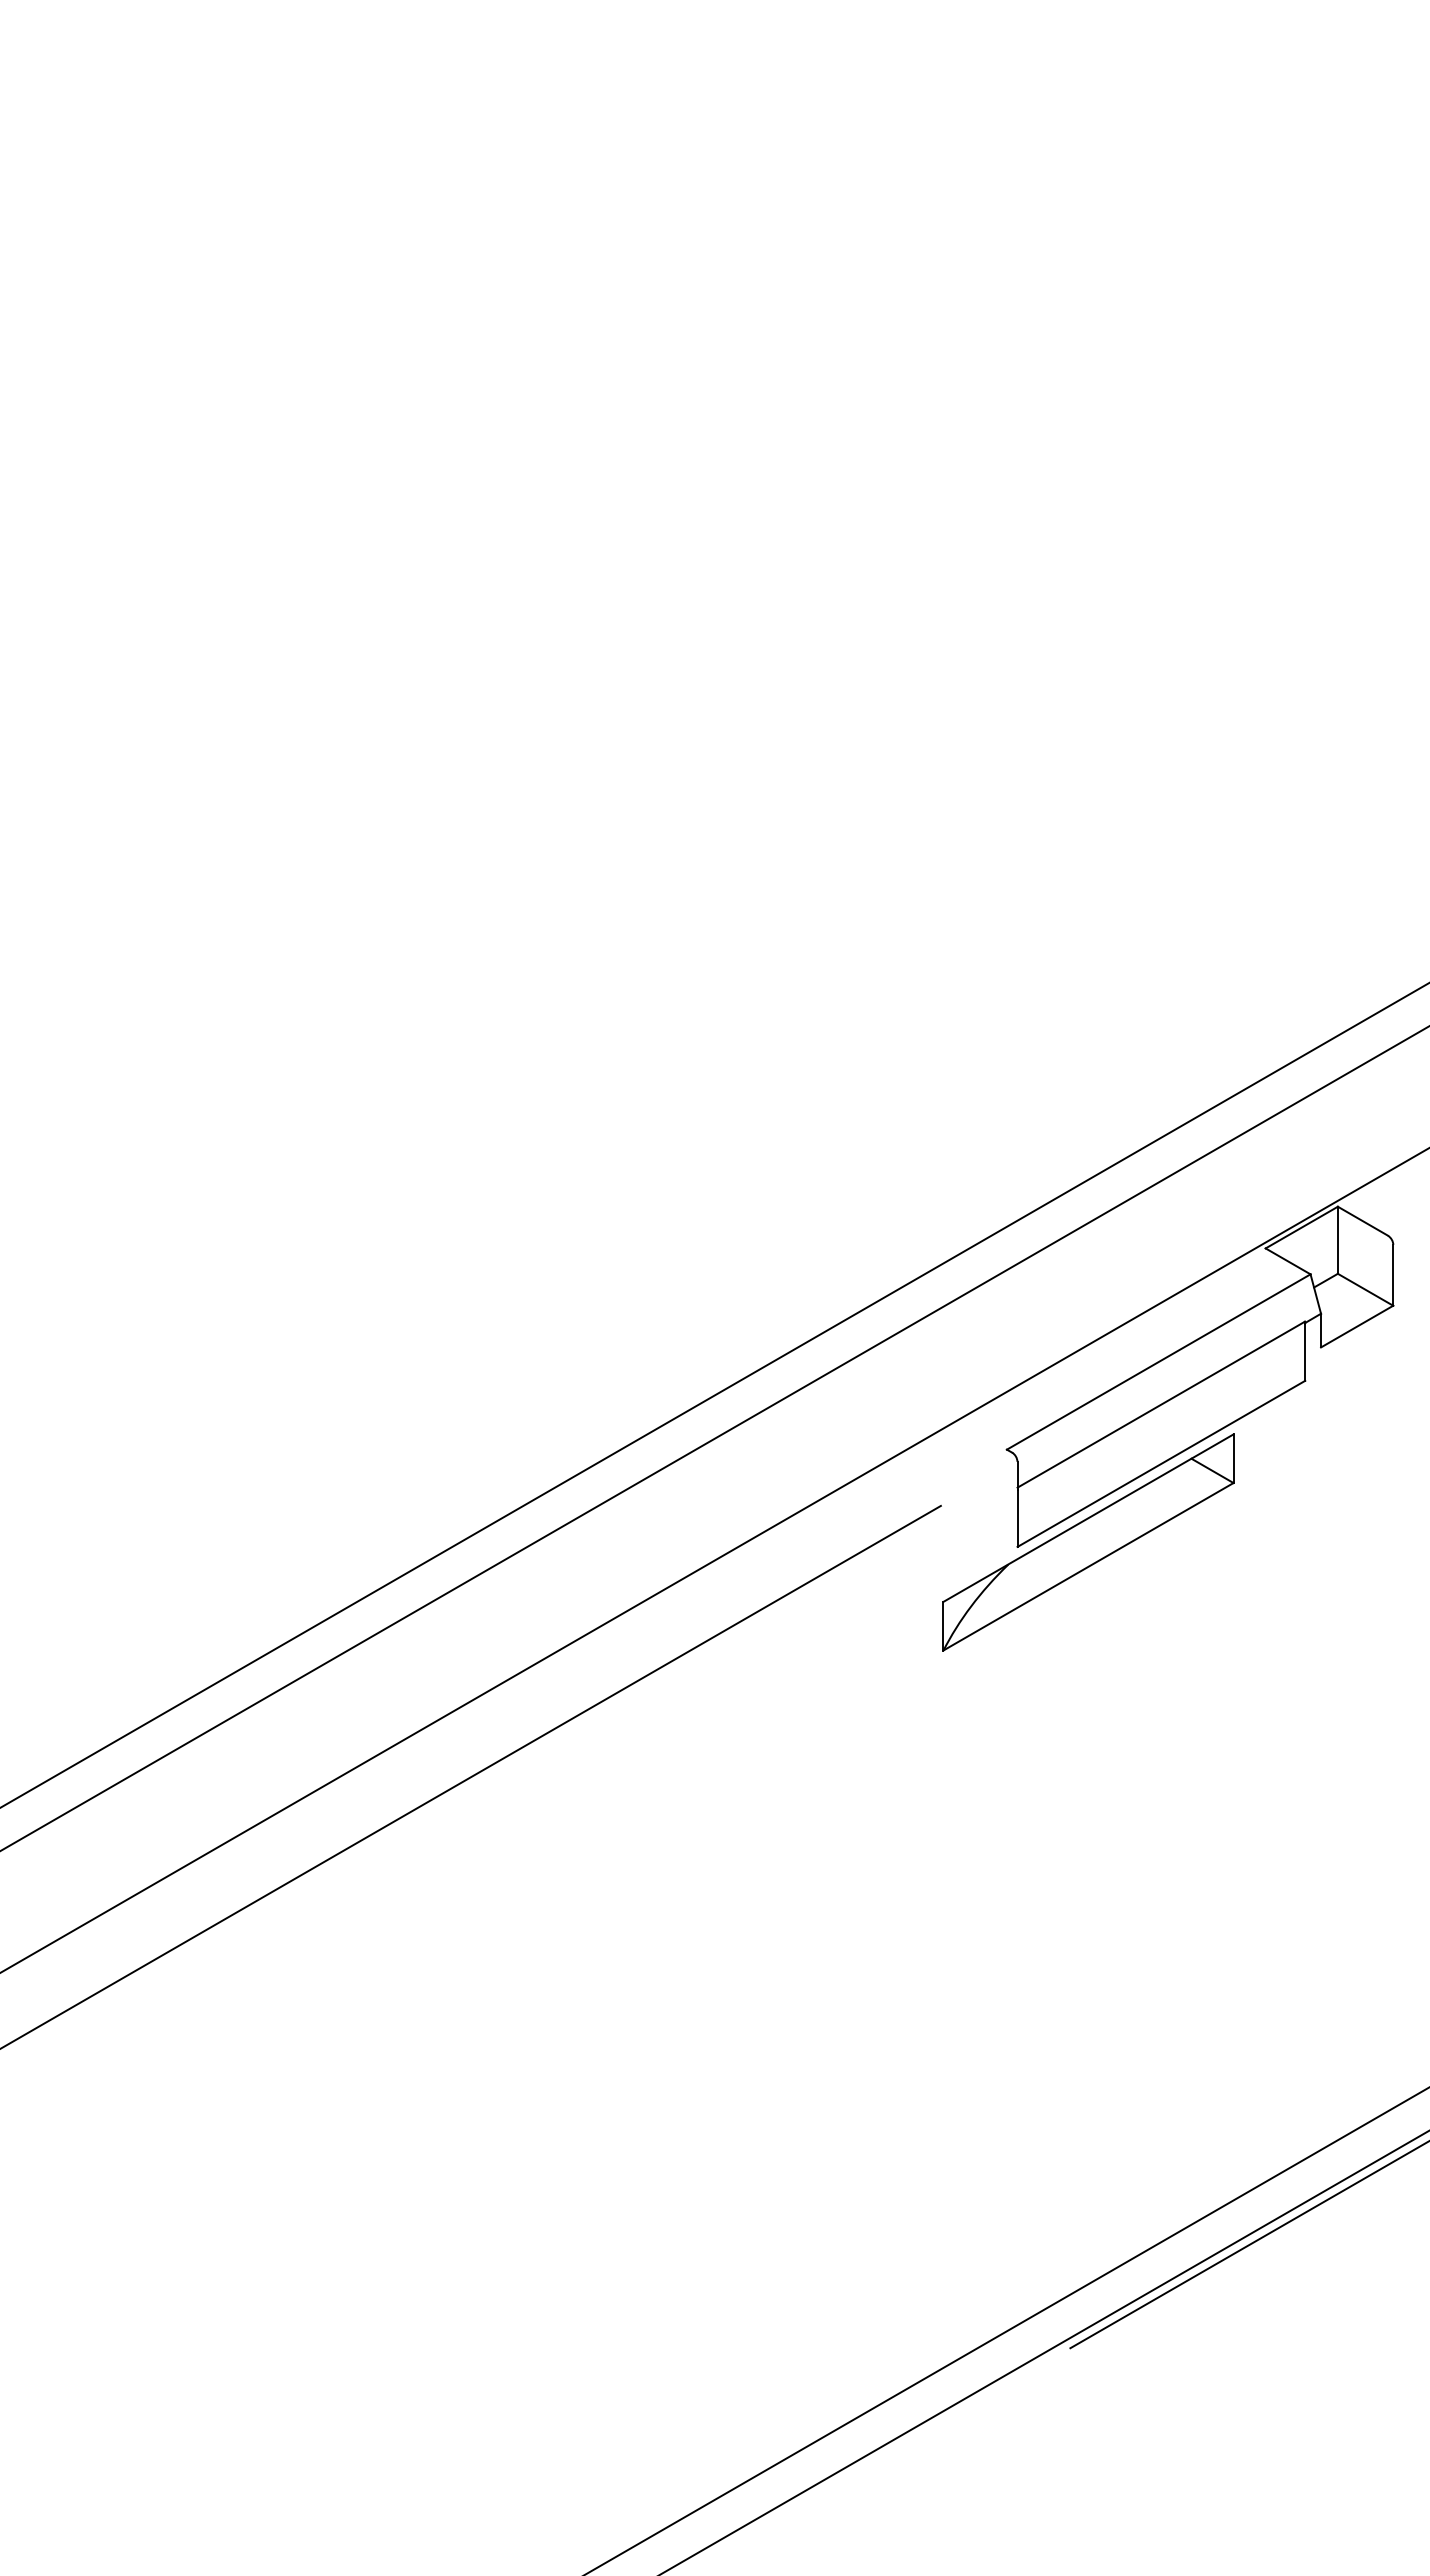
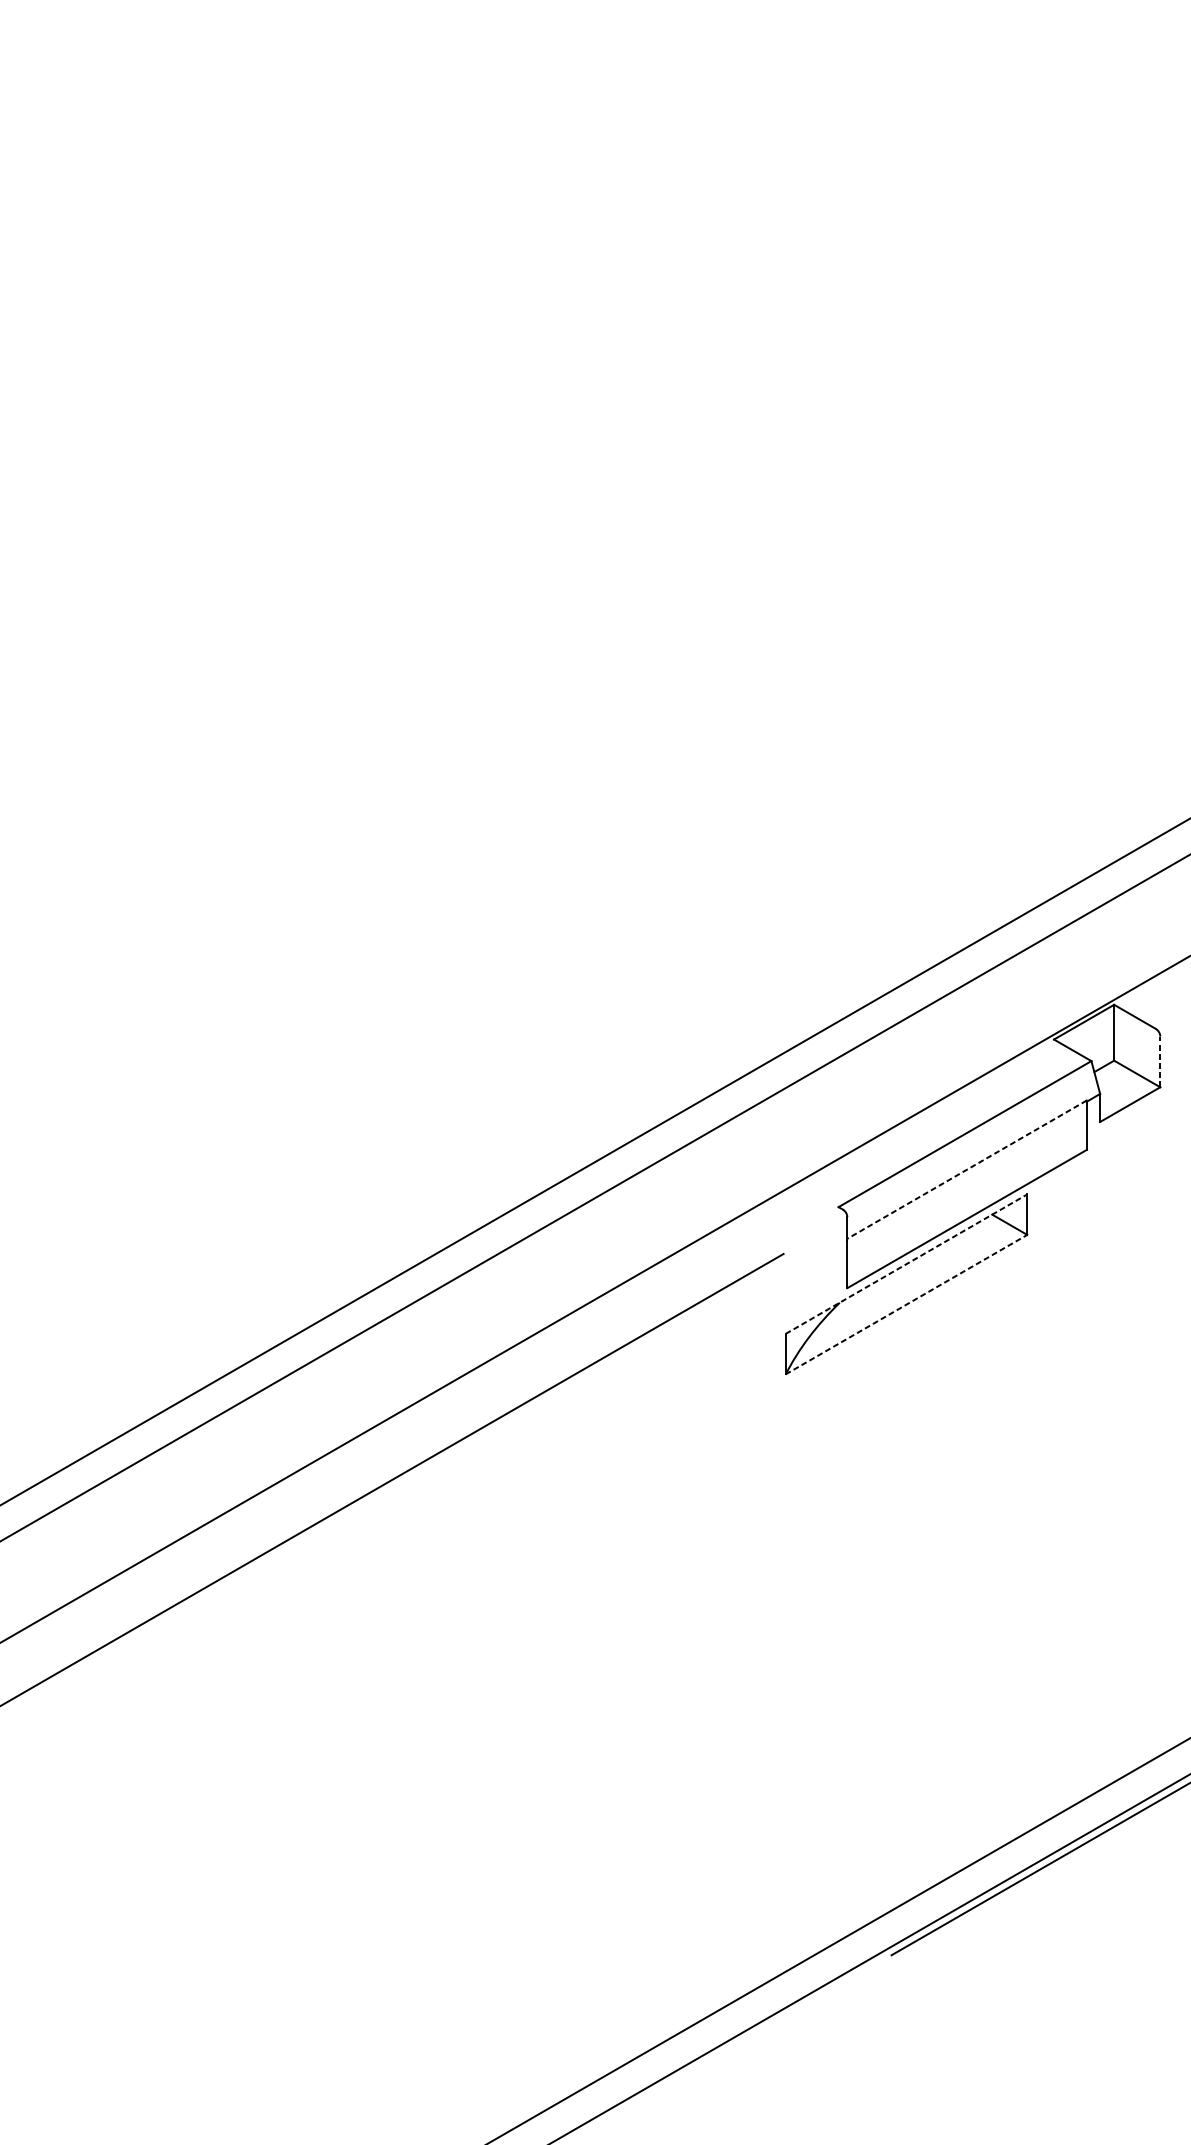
line: (1393, 1274) -> (1160, 1061), solid -> dashed
line: (1161, 1404) -> (967, 1169), solid -> dashed
line: (1088, 1518) -> (906, 1264), solid -> dashed
line: (1088, 1566) -> (906, 1304), solid -> dashed

